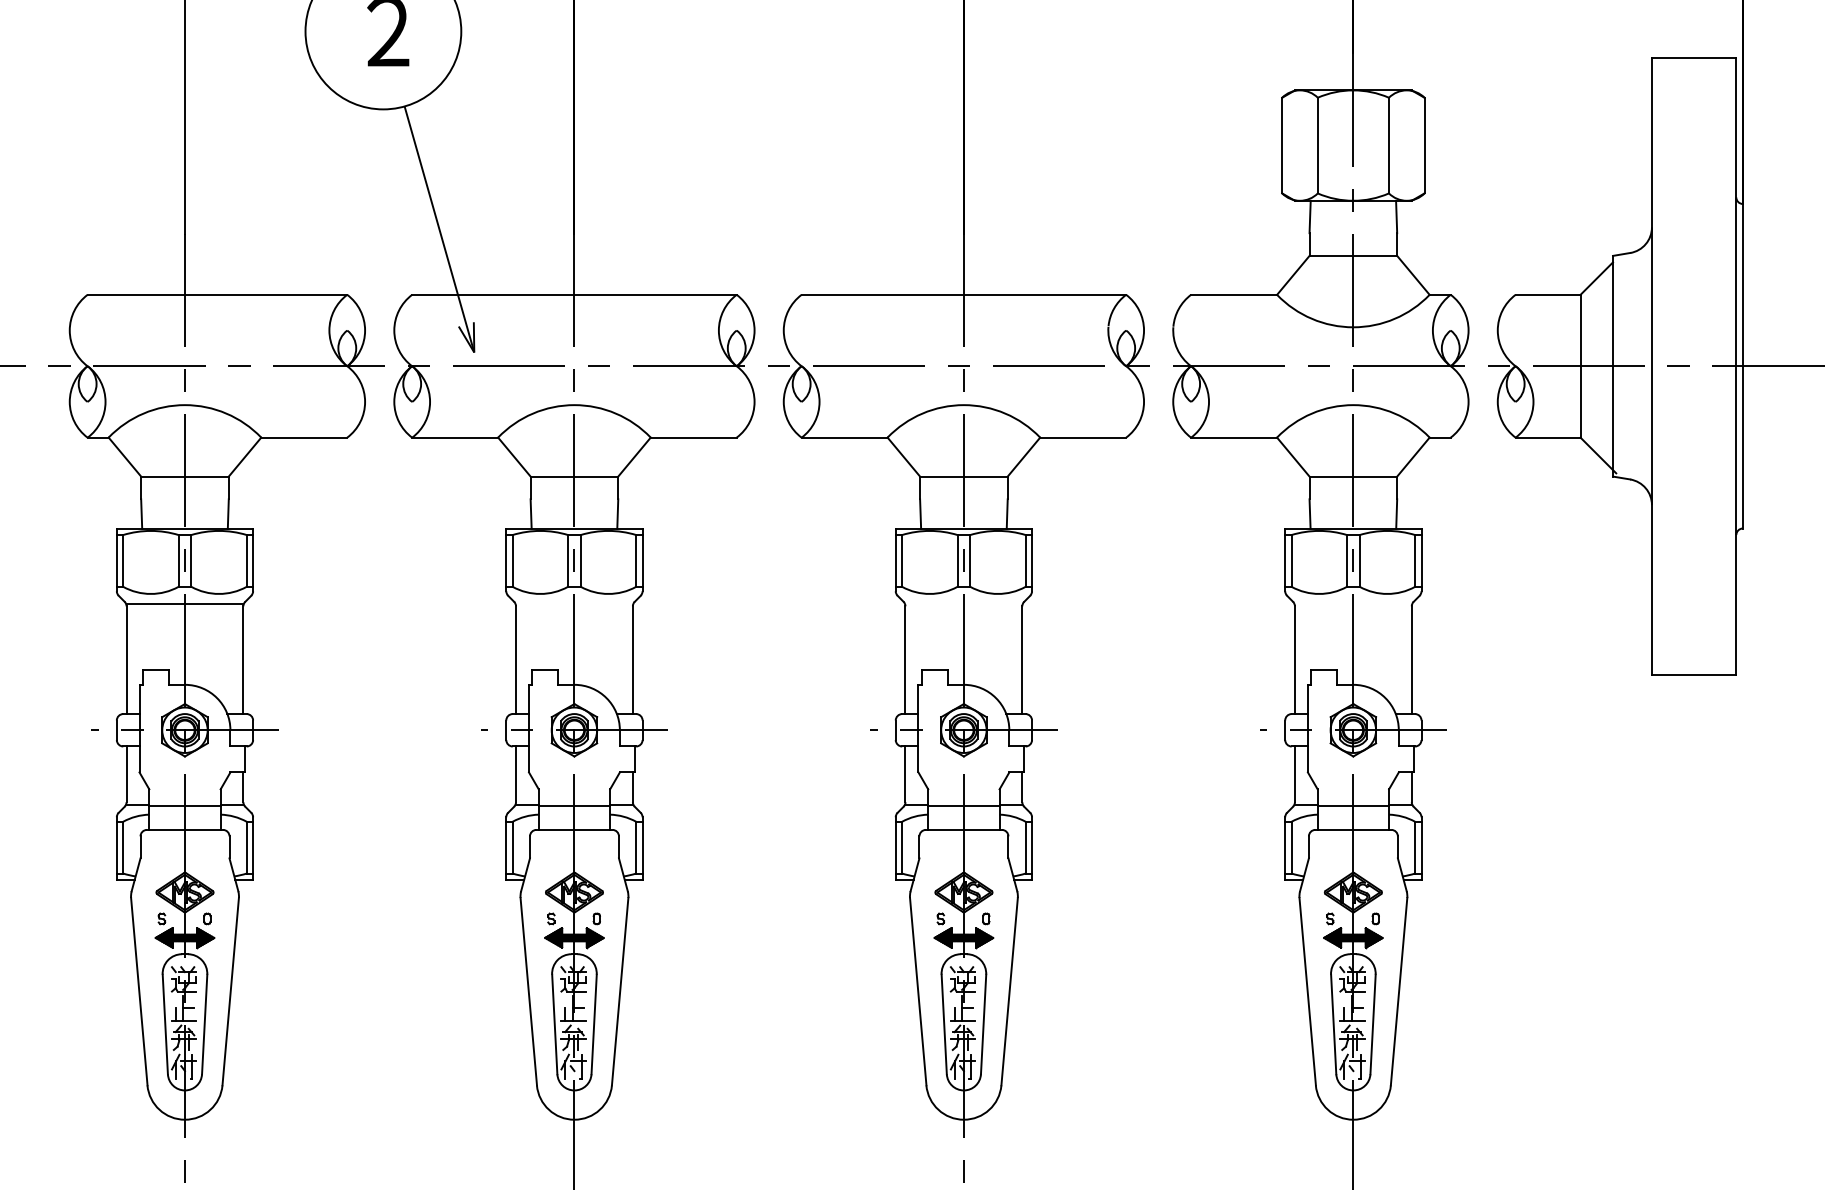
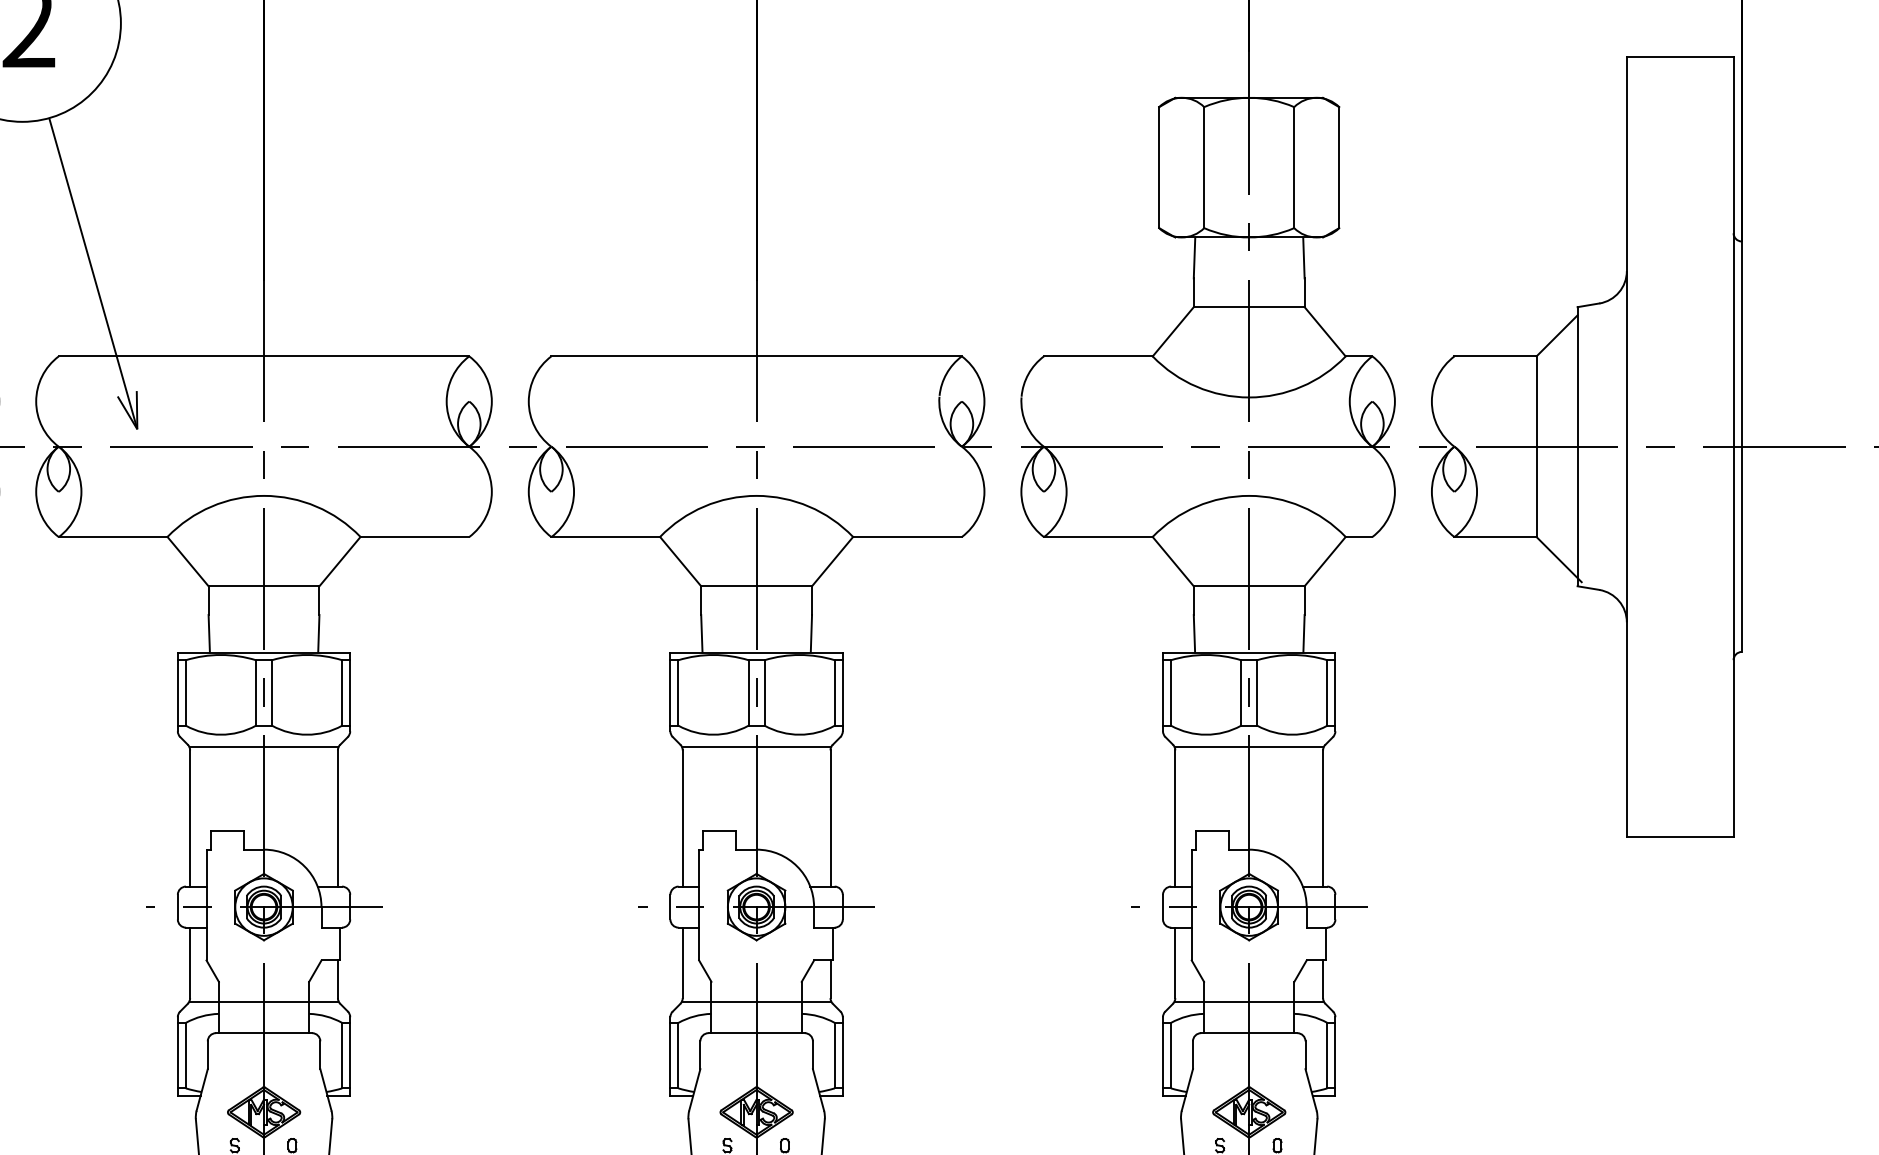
line: (574, 603) -> (264, 746), added
line: (963, 603) -> (756, 746), added
line: (1352, 603) -> (1248, 746), added

